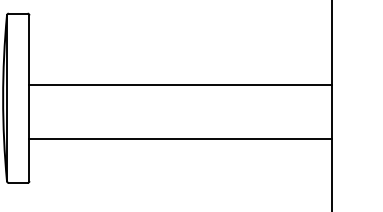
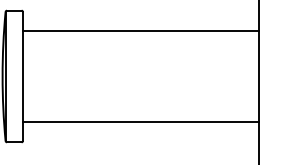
line: (180, 85) -> (140, 31), moved
line: (180, 139) -> (140, 121), moved

